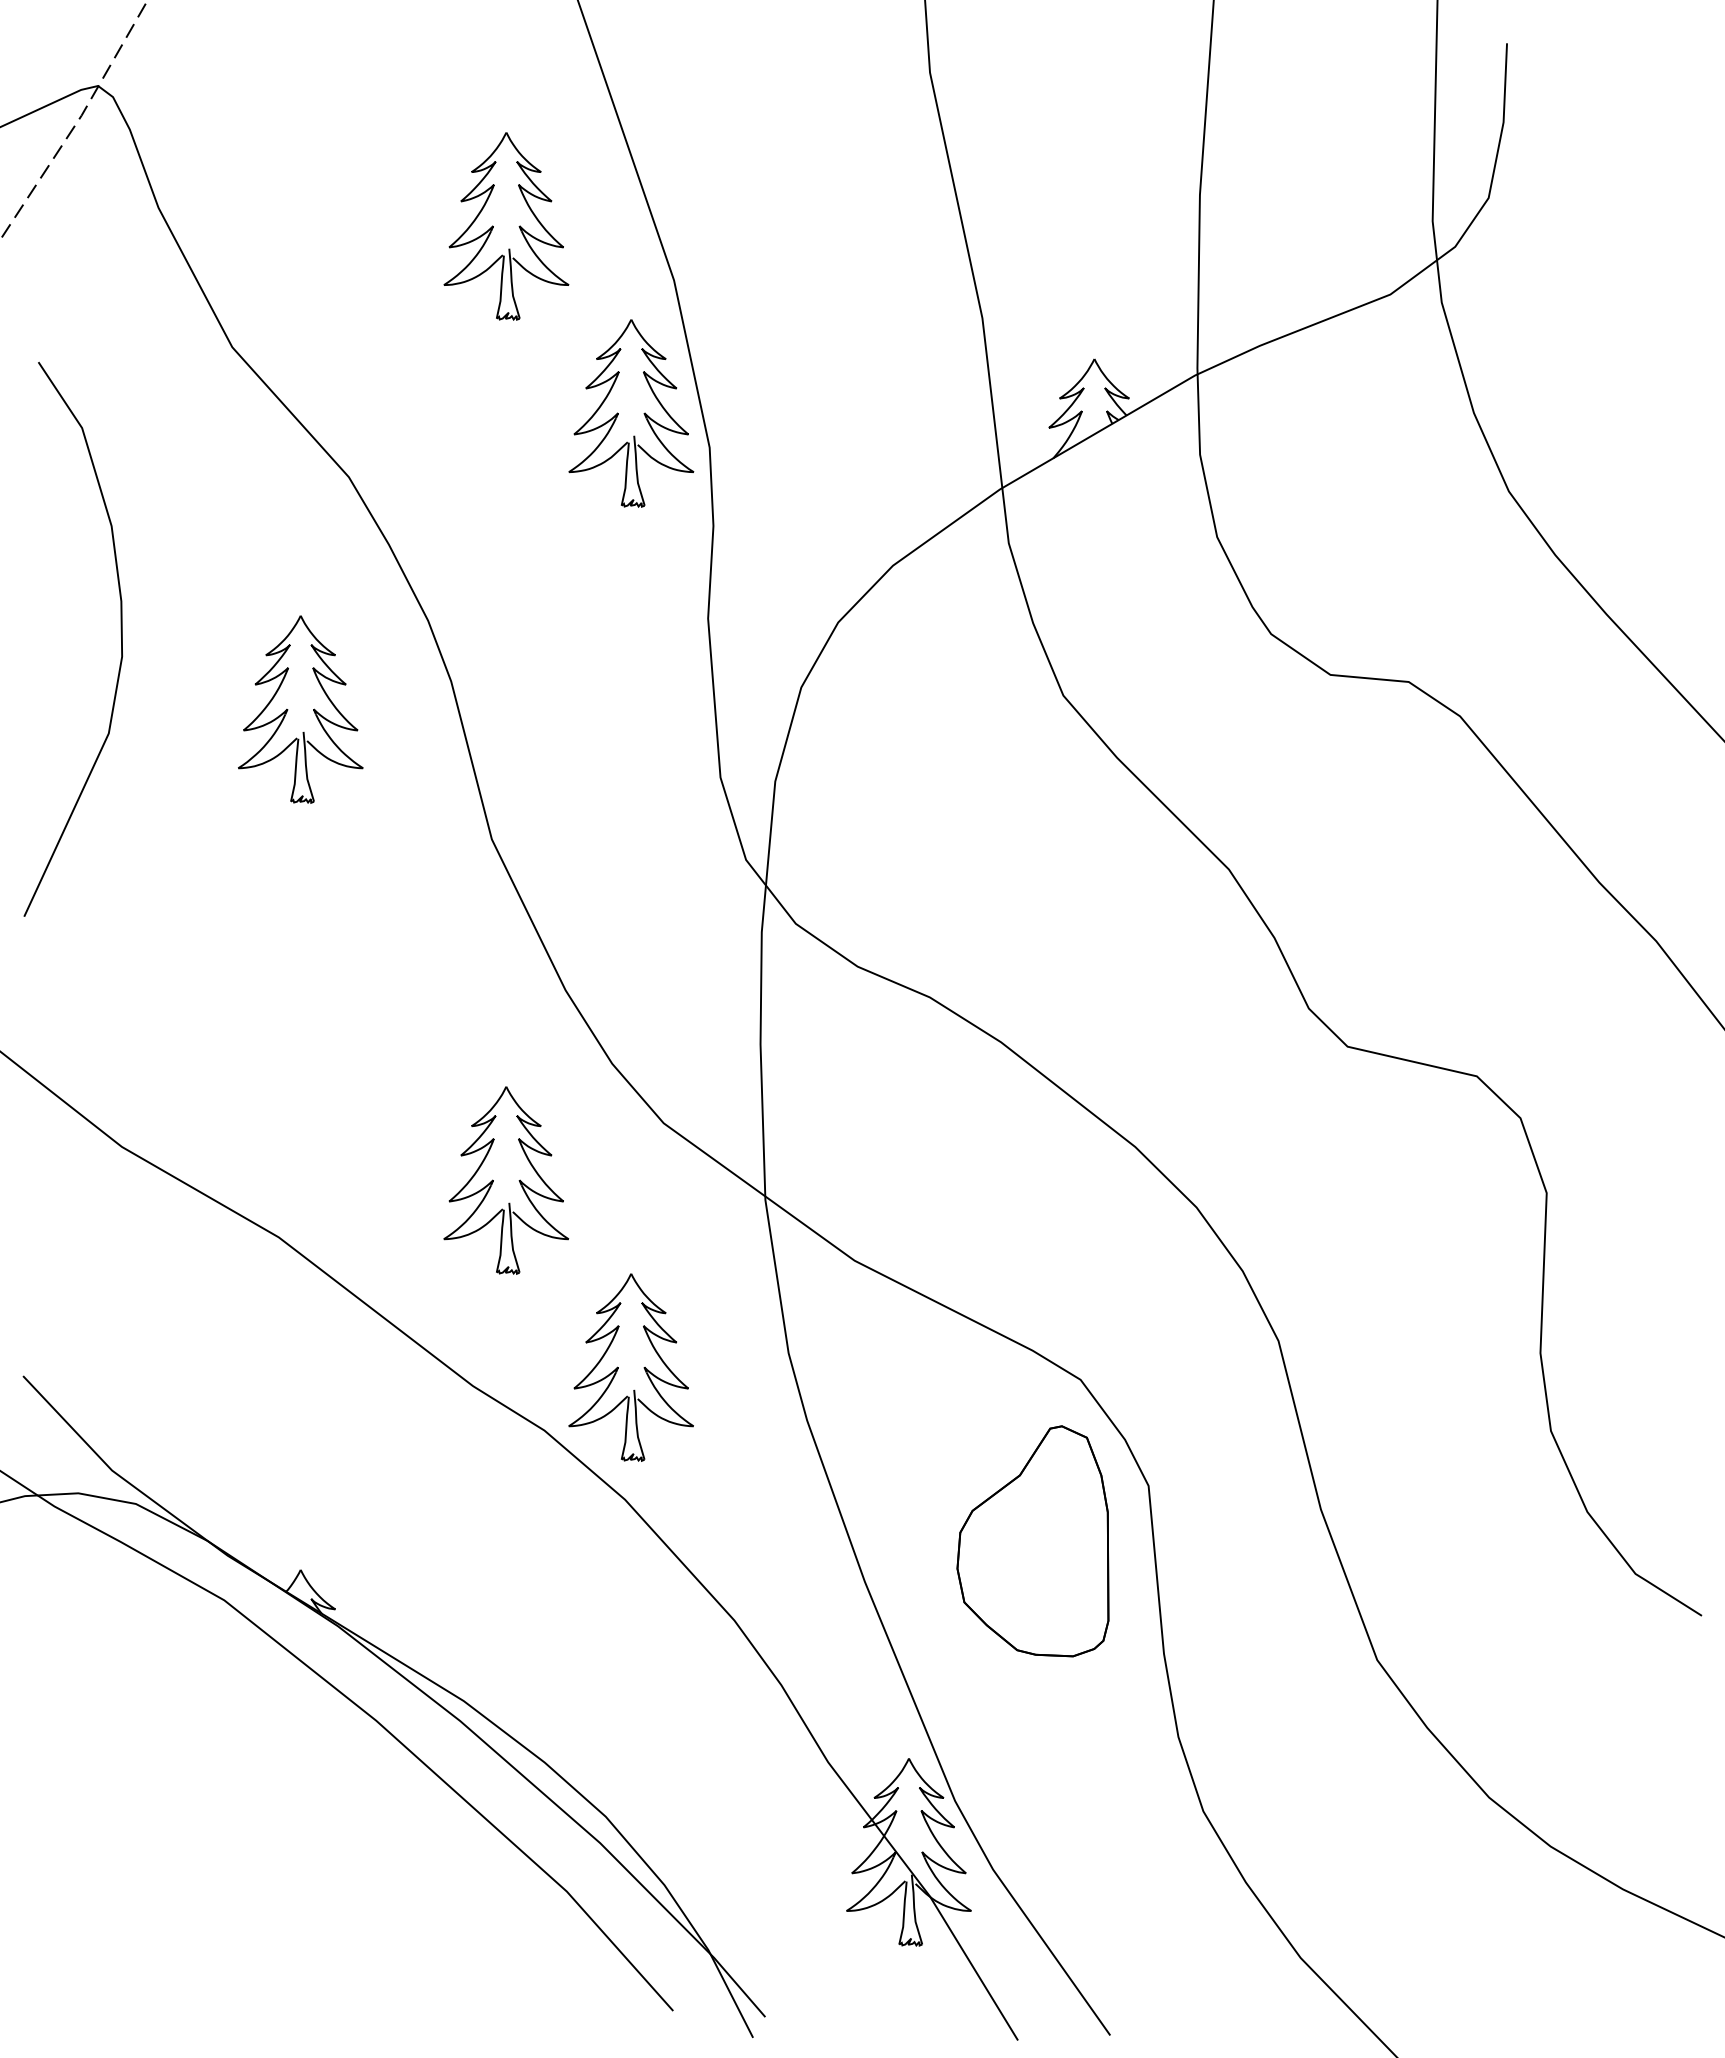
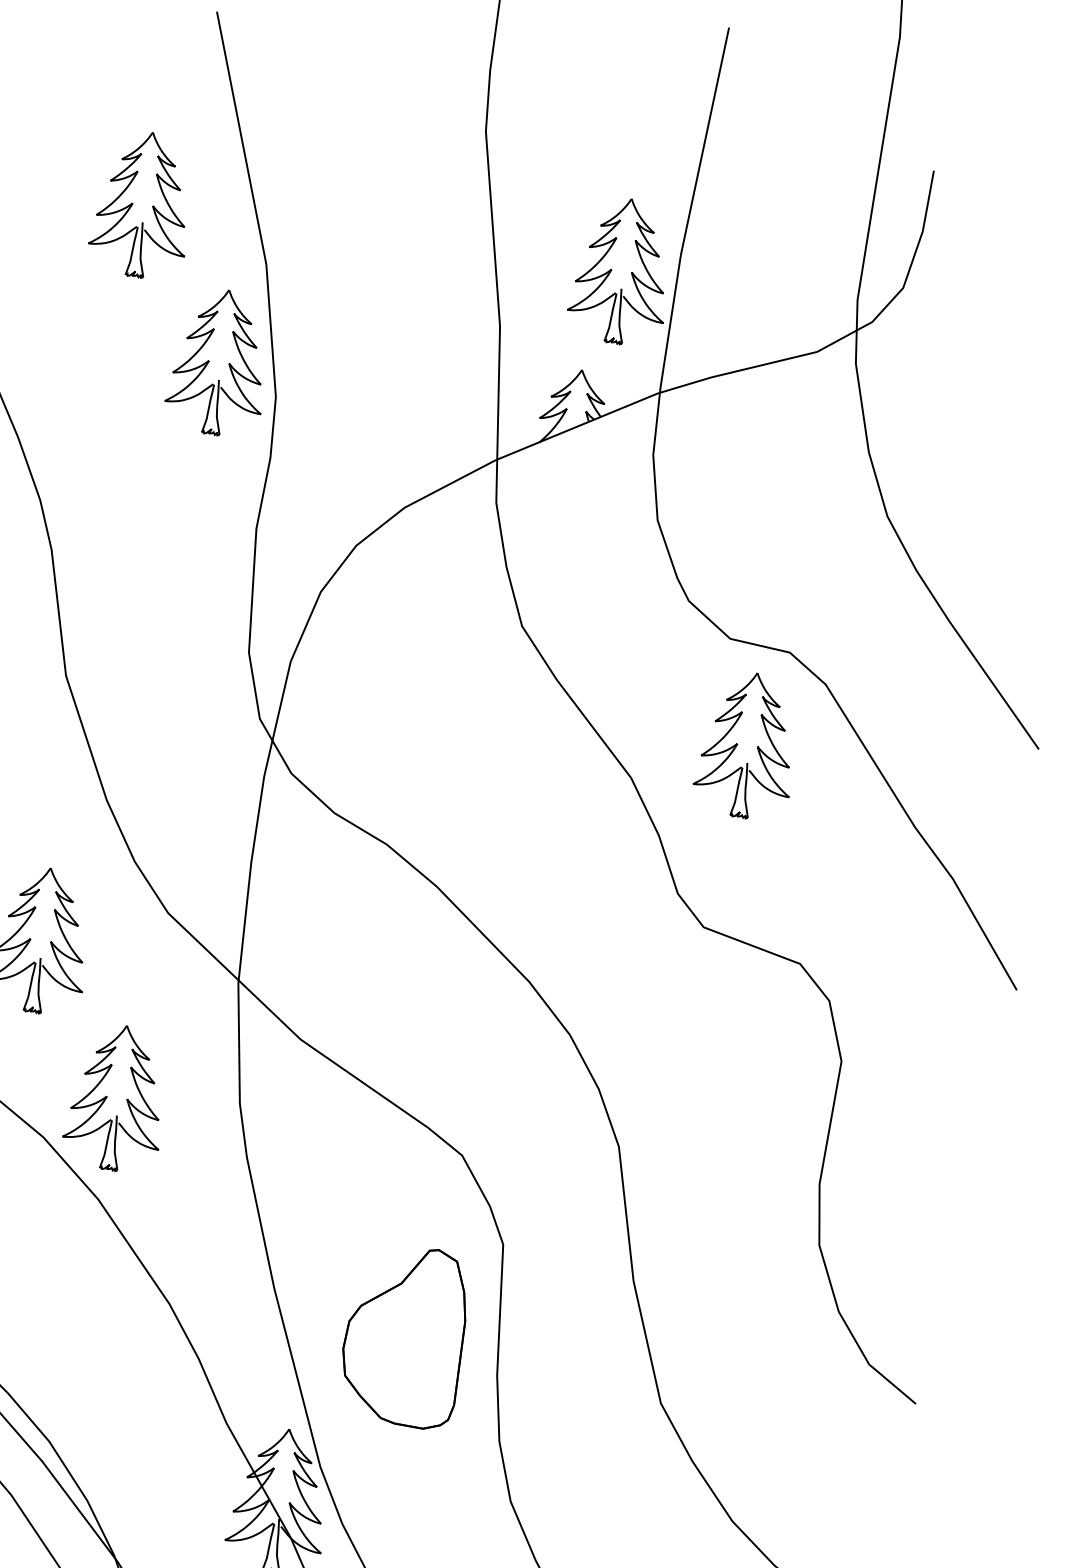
part: (1127, 226) -> (621, 271), added
part: (1358, 807) -> (737, 744), added
part: (1032, 1541) -> (404, 1335), moved

